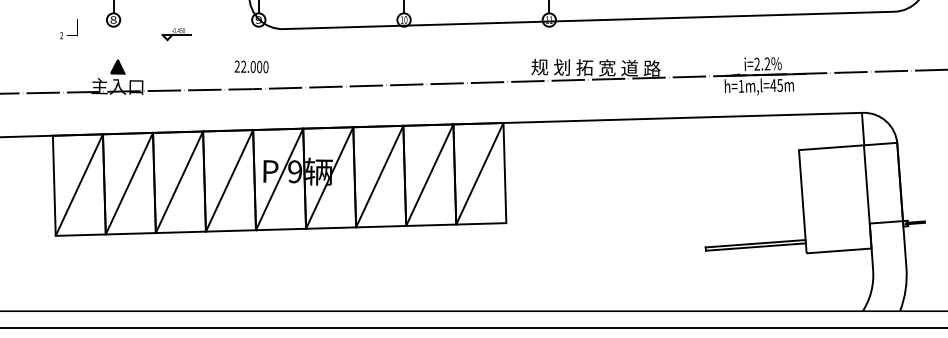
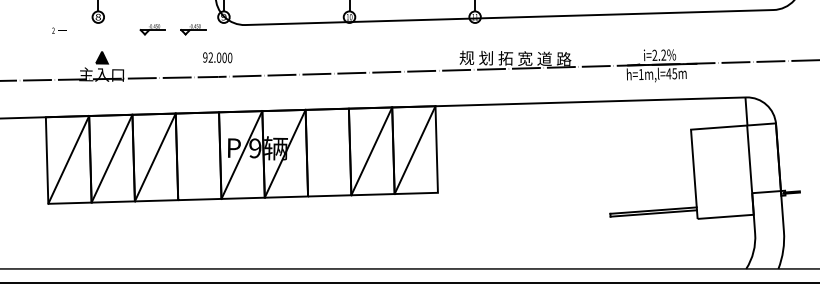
part: (223, 34) -> (193, 29), added
text: (236, 66) -> (204, 57), 22.000 -> 92.000
line: (379, 176) -> (328, 152), removed
line: (229, 180) -> (198, 155), removed

